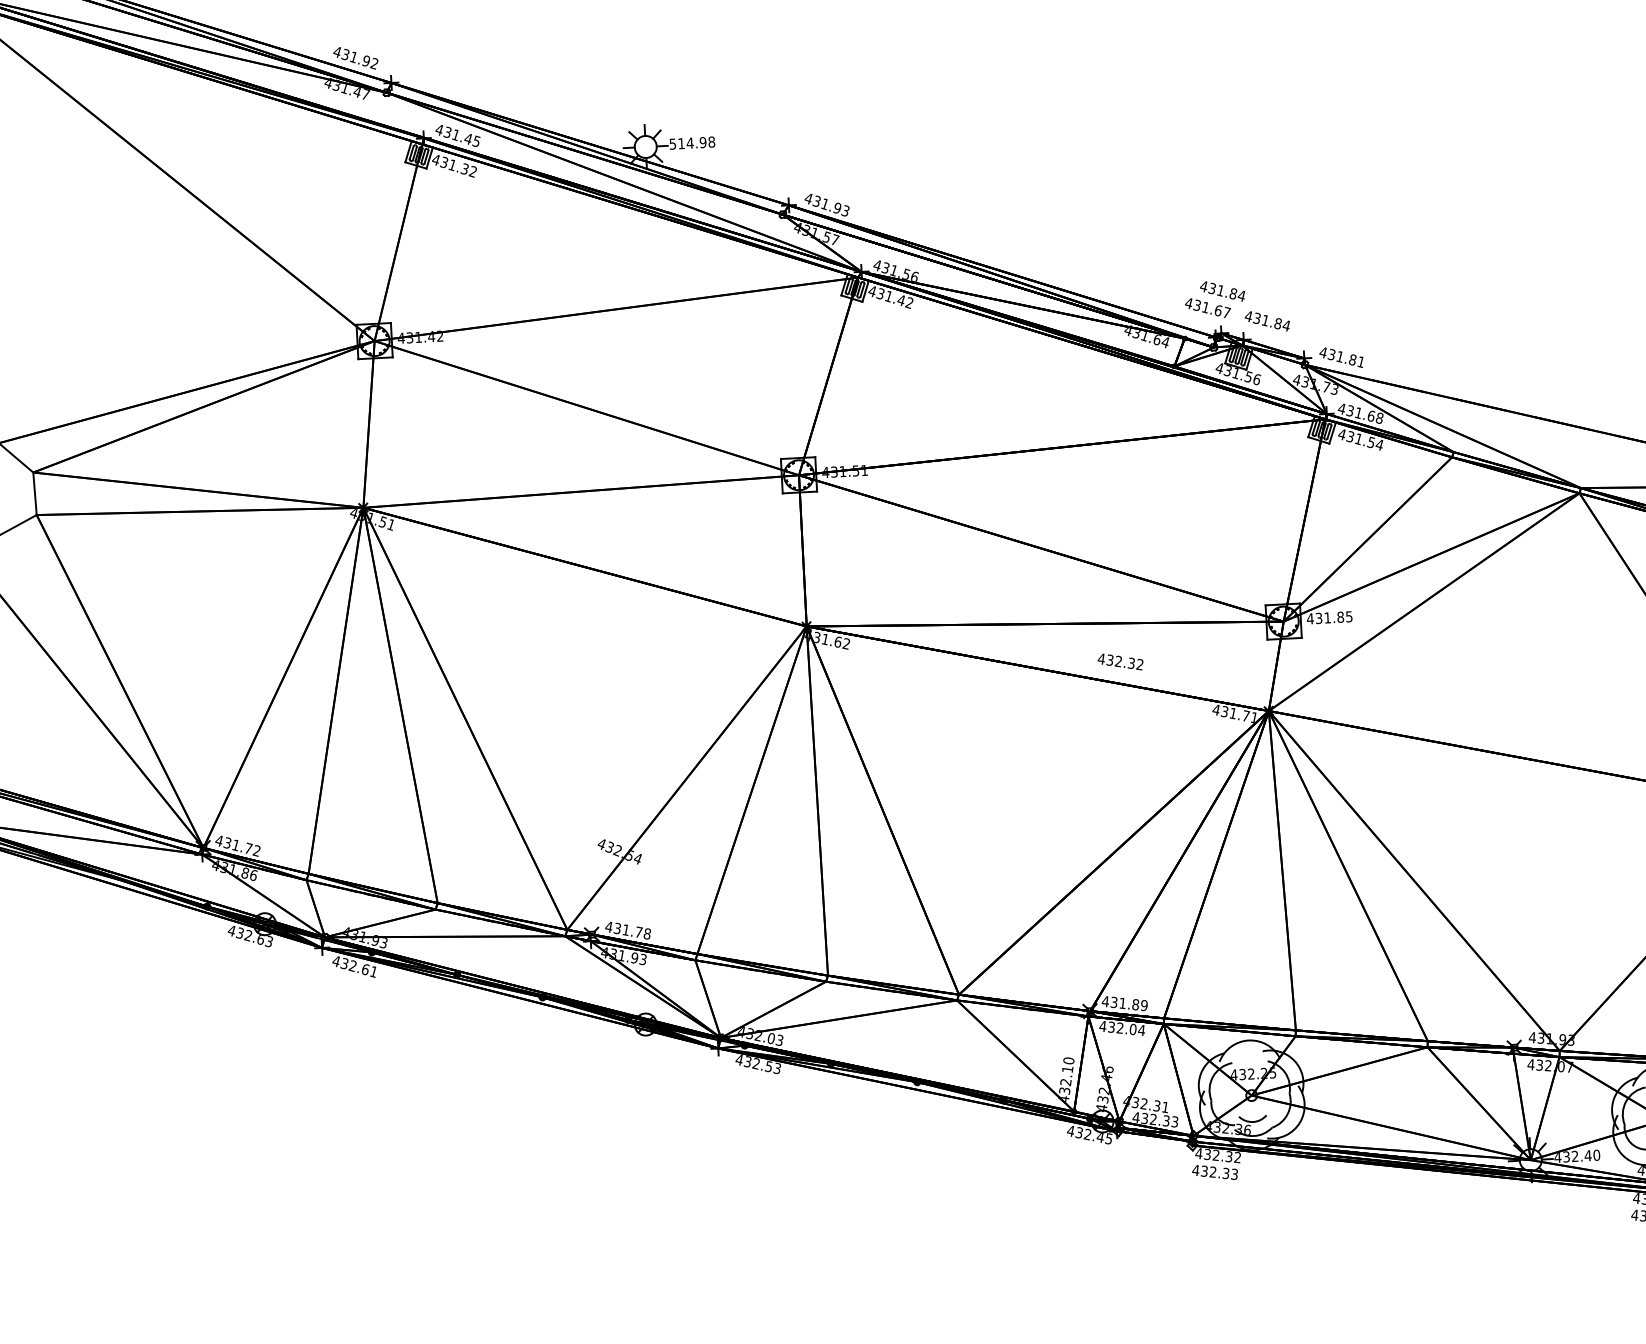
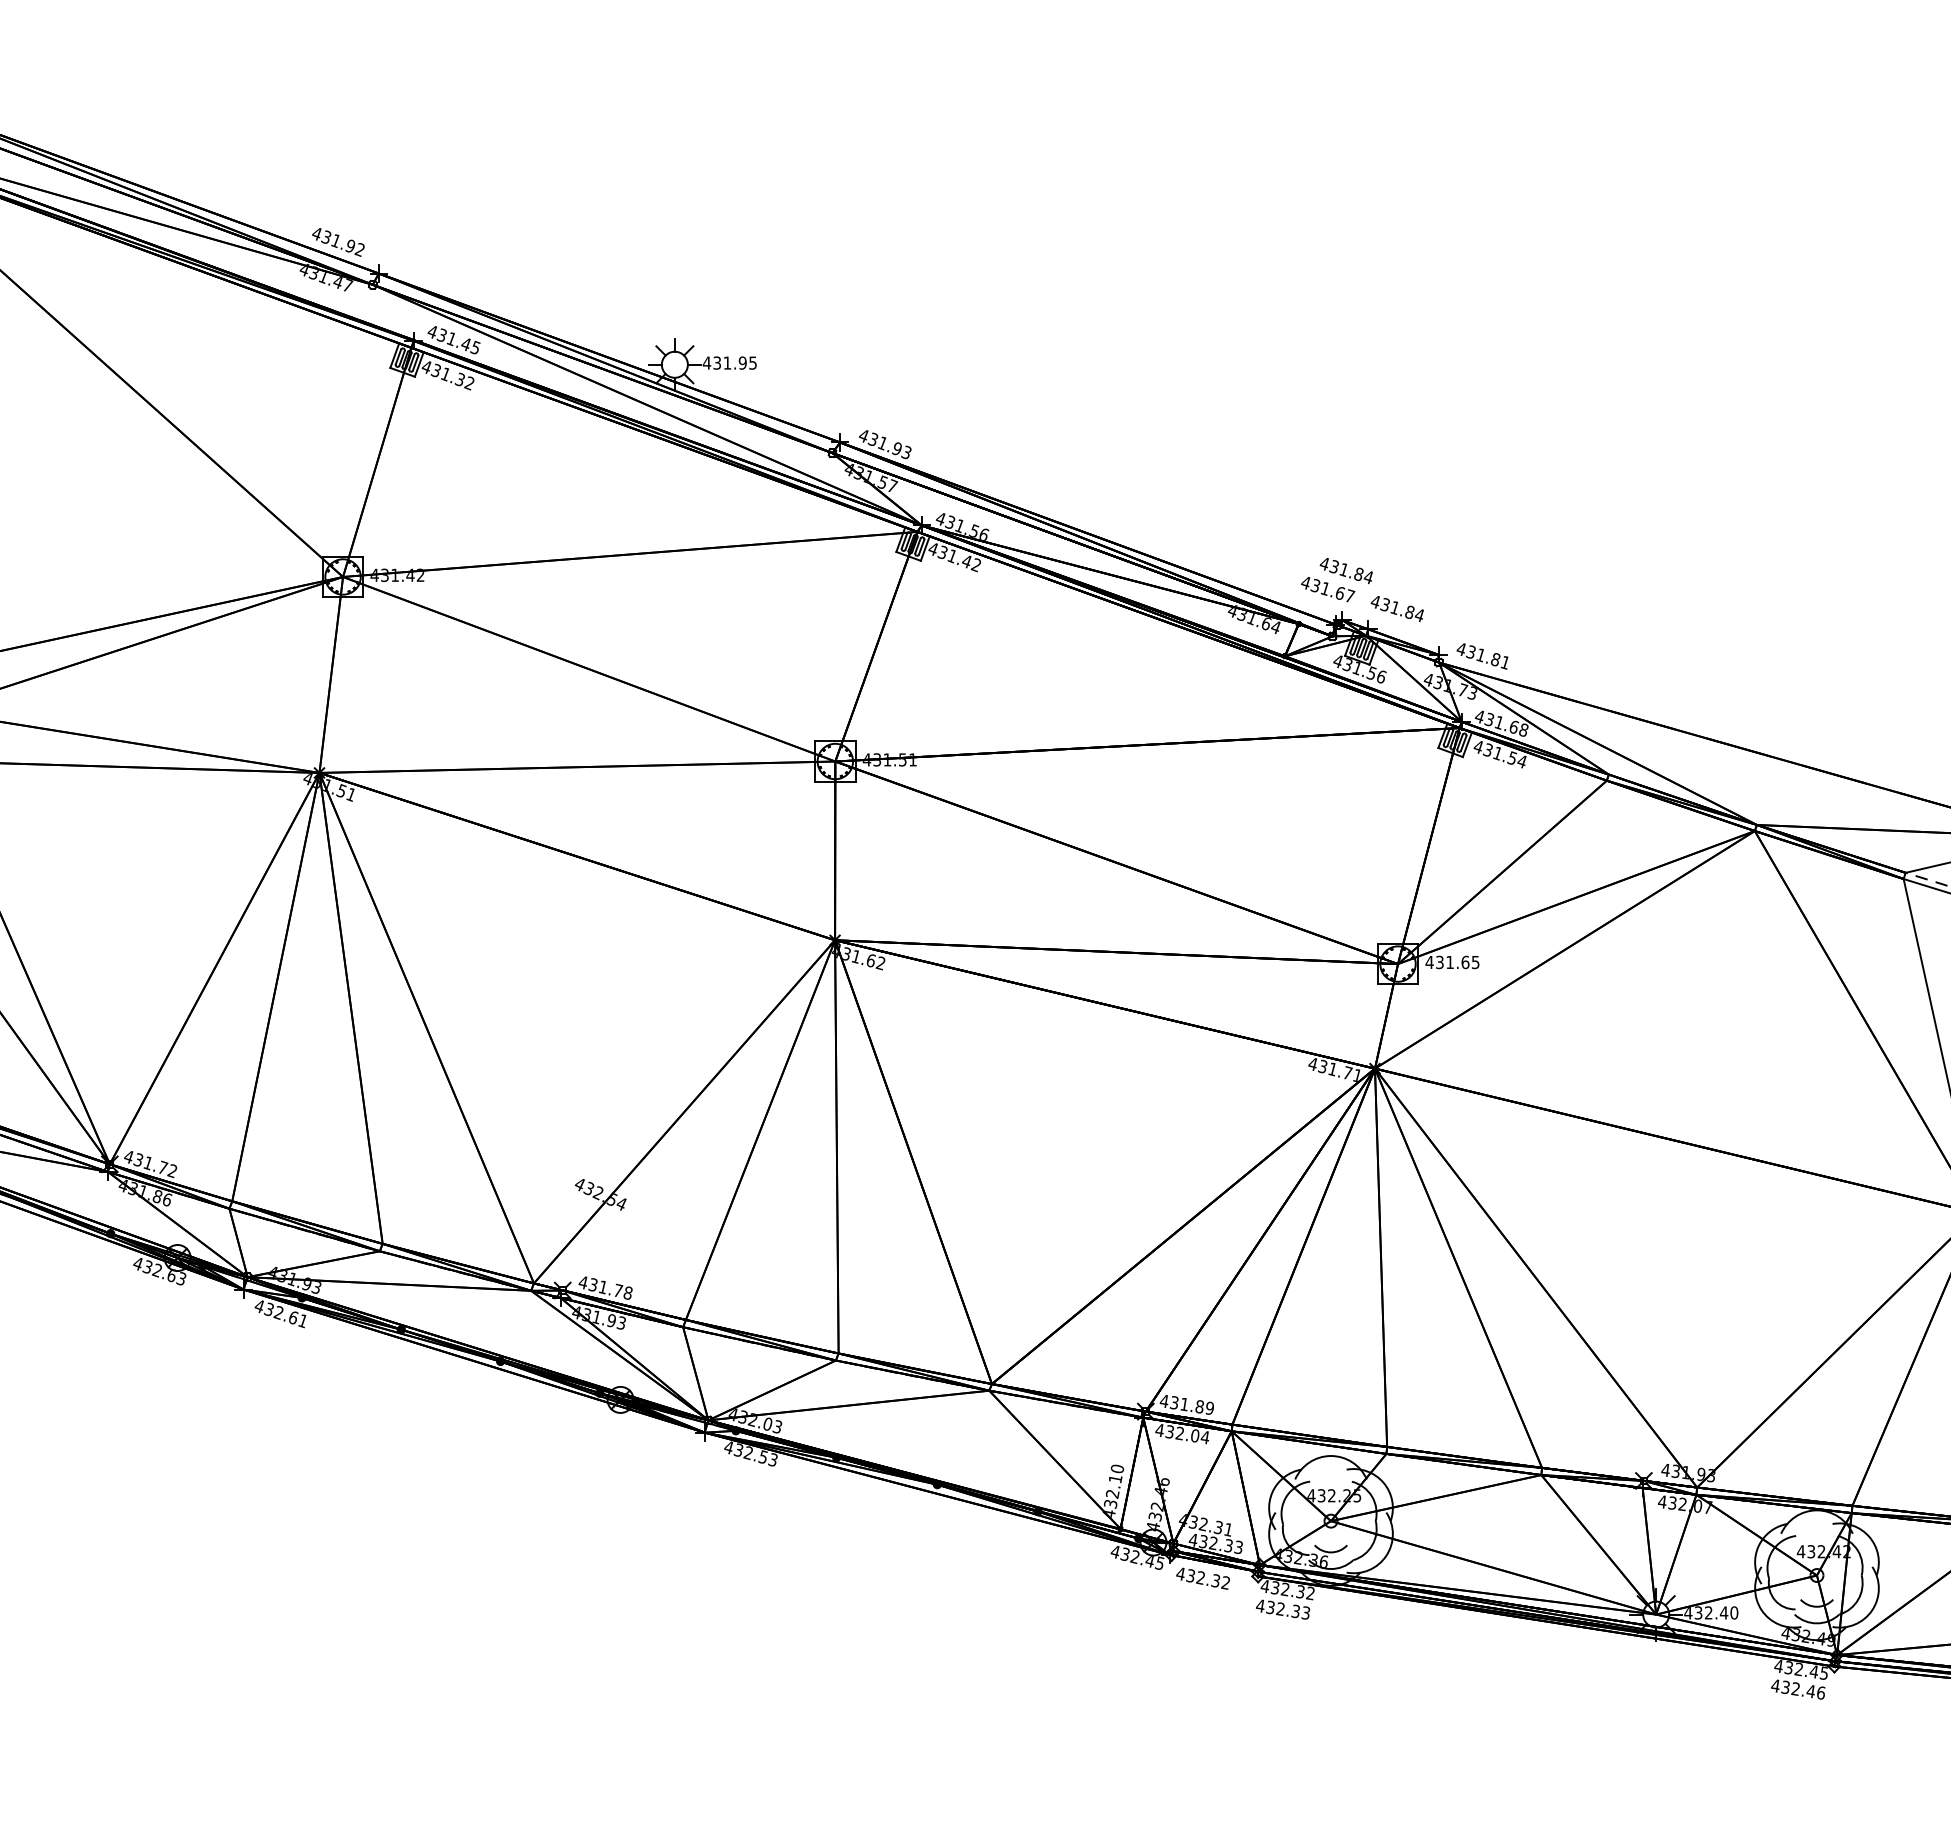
text: (691, 142) -> (729, 362), 514.98 -> 431.95
text: (1340, 616) -> (1465, 961), 431.85 -> 431.65
text: (1120, 661) -> (1202, 1578), moved

